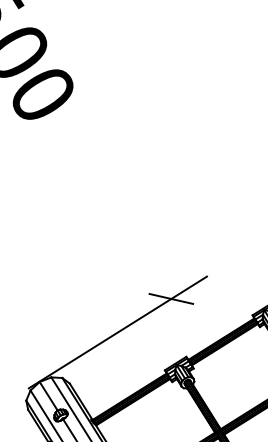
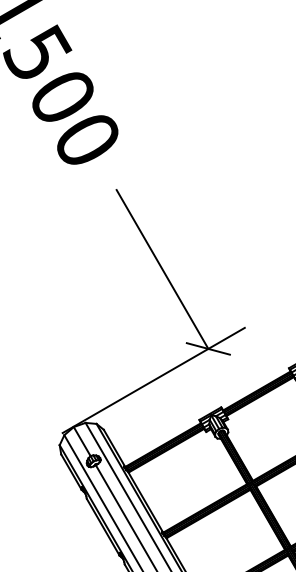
line: (122, 221) -> (162, 269), added

